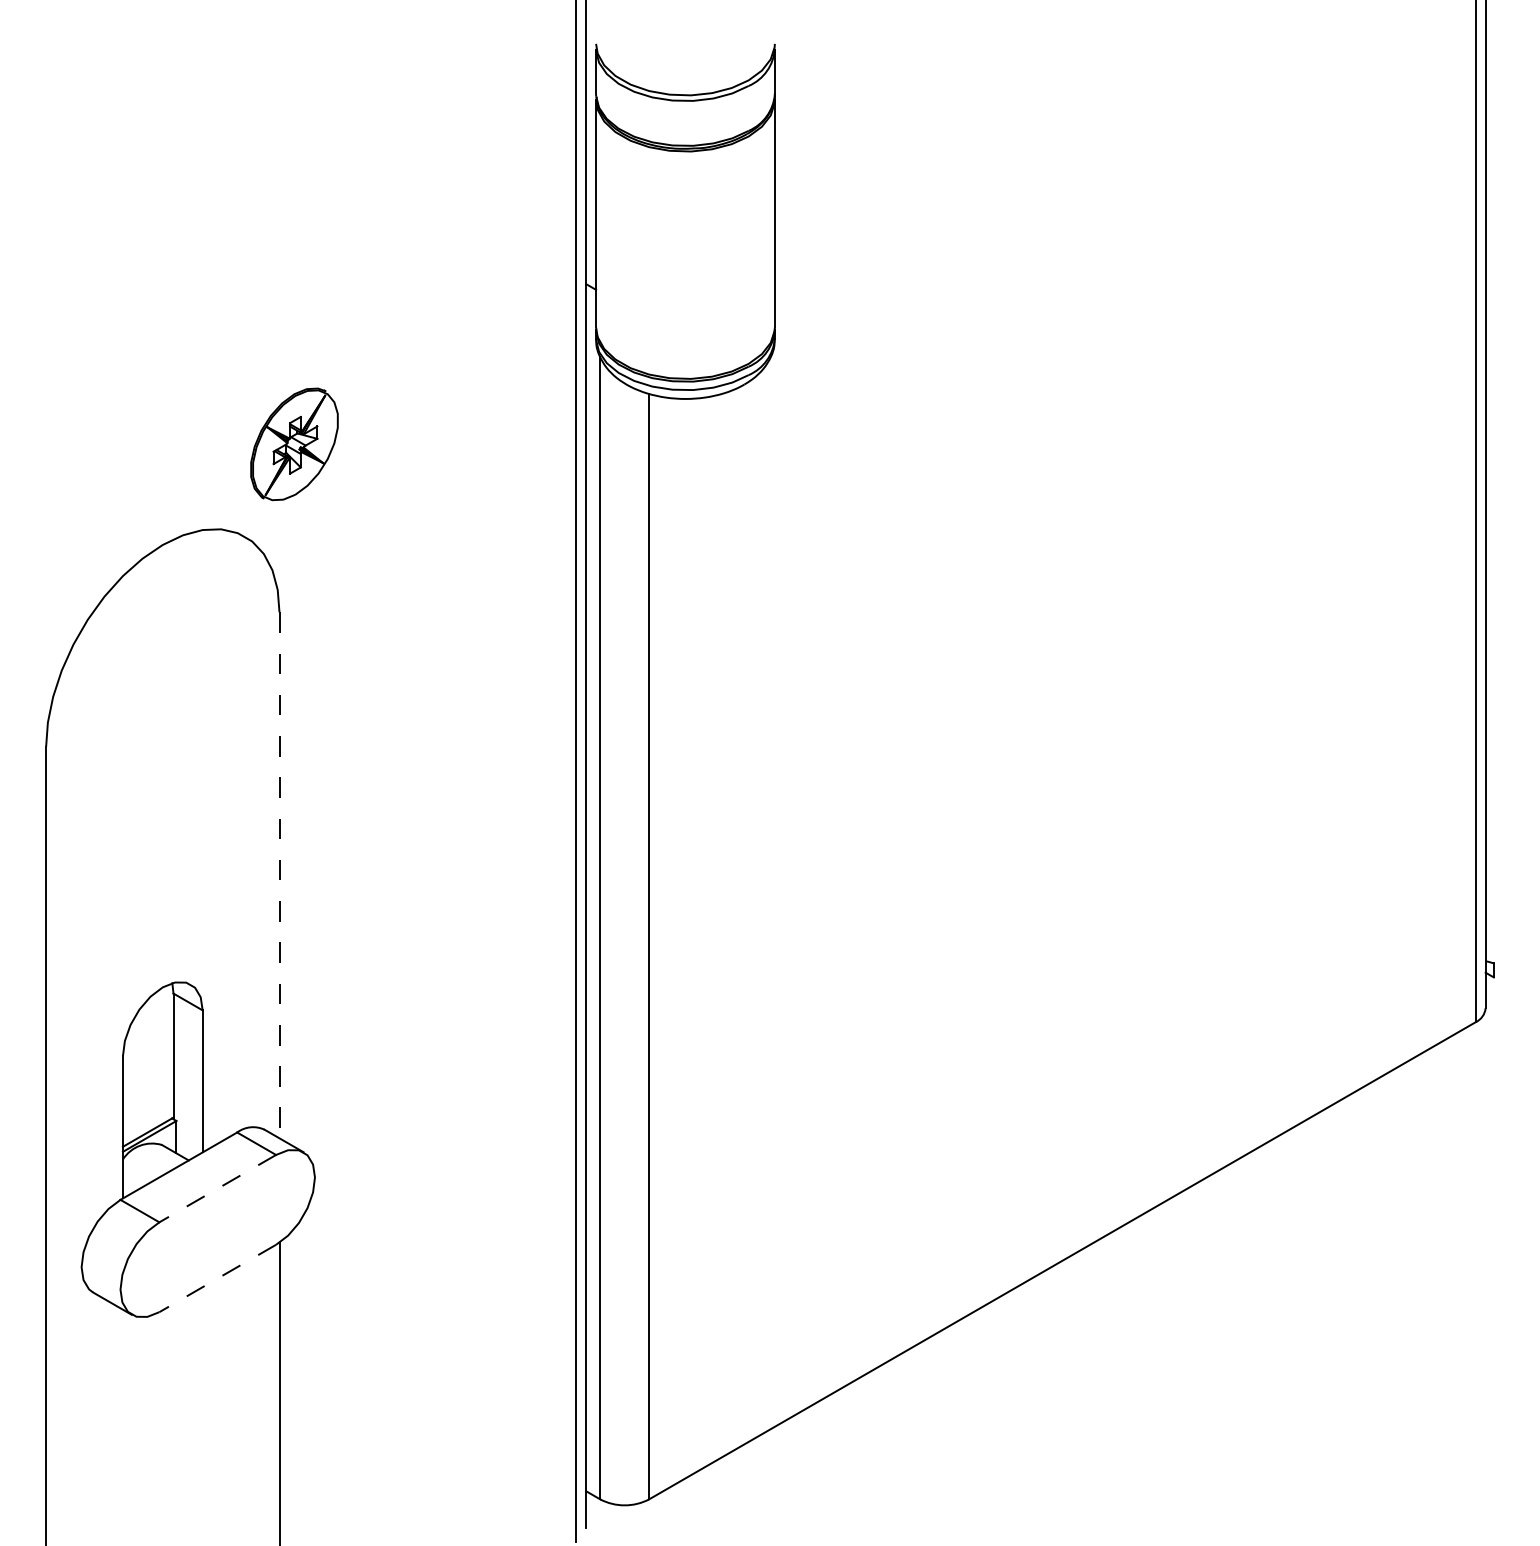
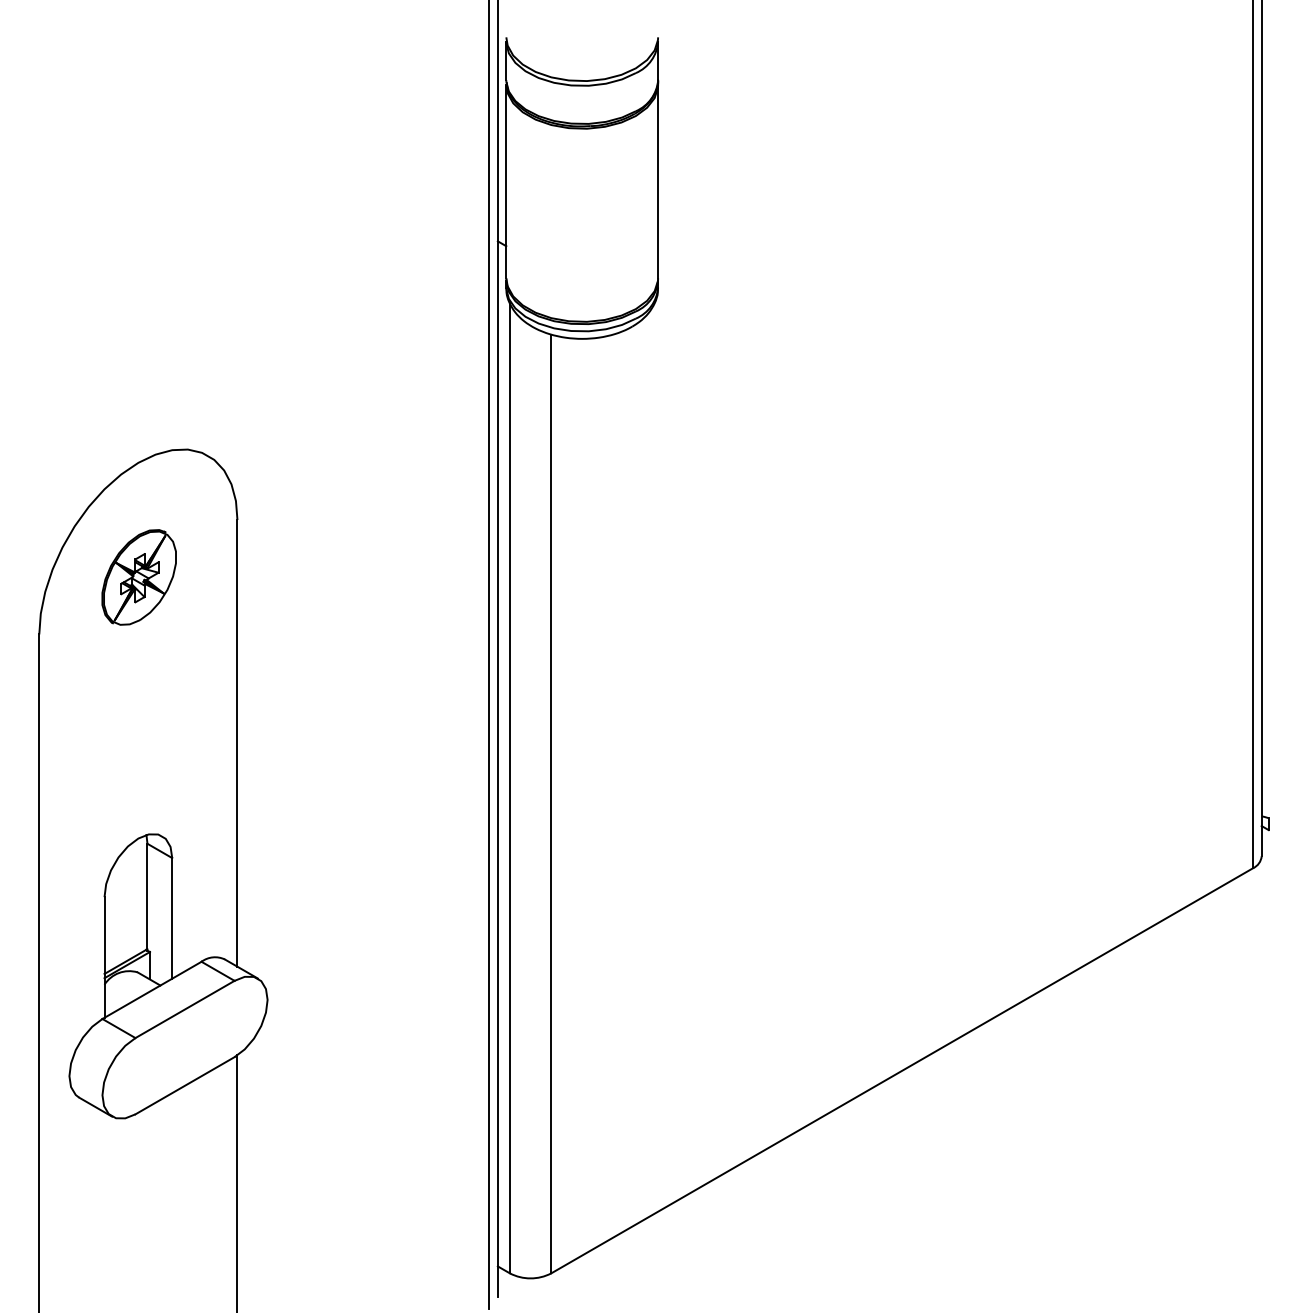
part: (293, 444) -> (138, 577), moved
line: (279, 875) -> (237, 743), dashed -> solid
line: (217, 1188) -> (184, 1009), dashed -> solid
line: (217, 1278) -> (184, 1085), dashed -> solid

